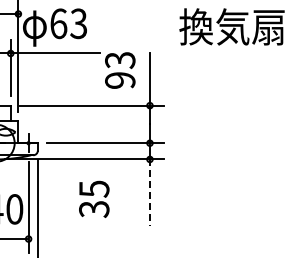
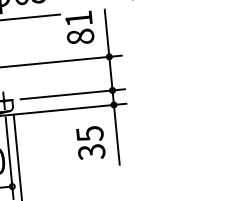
text: (120, 70) -> (79, 27), 93 -> 81
line: (149, 193) -> (116, 135), dashed -> solid
text: (94, 198) -> (90, 142), moved

